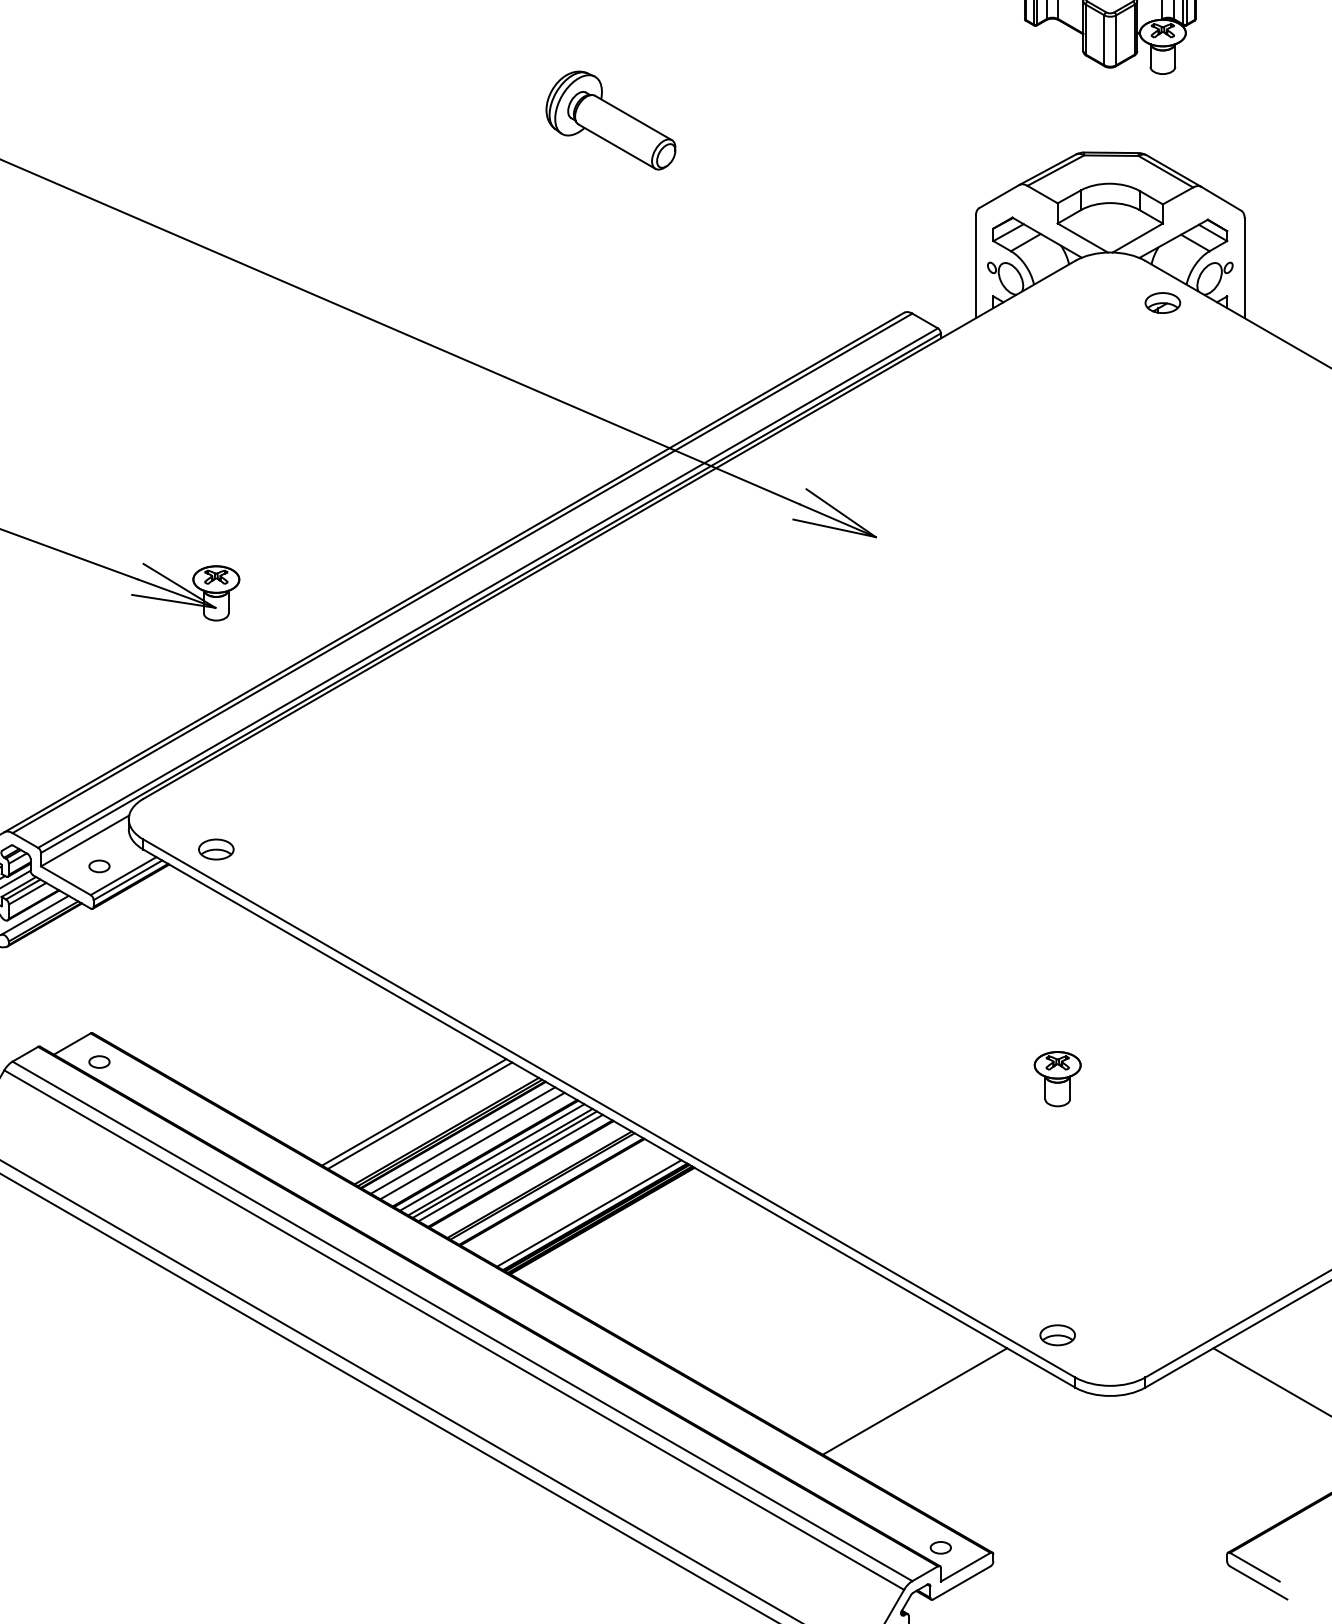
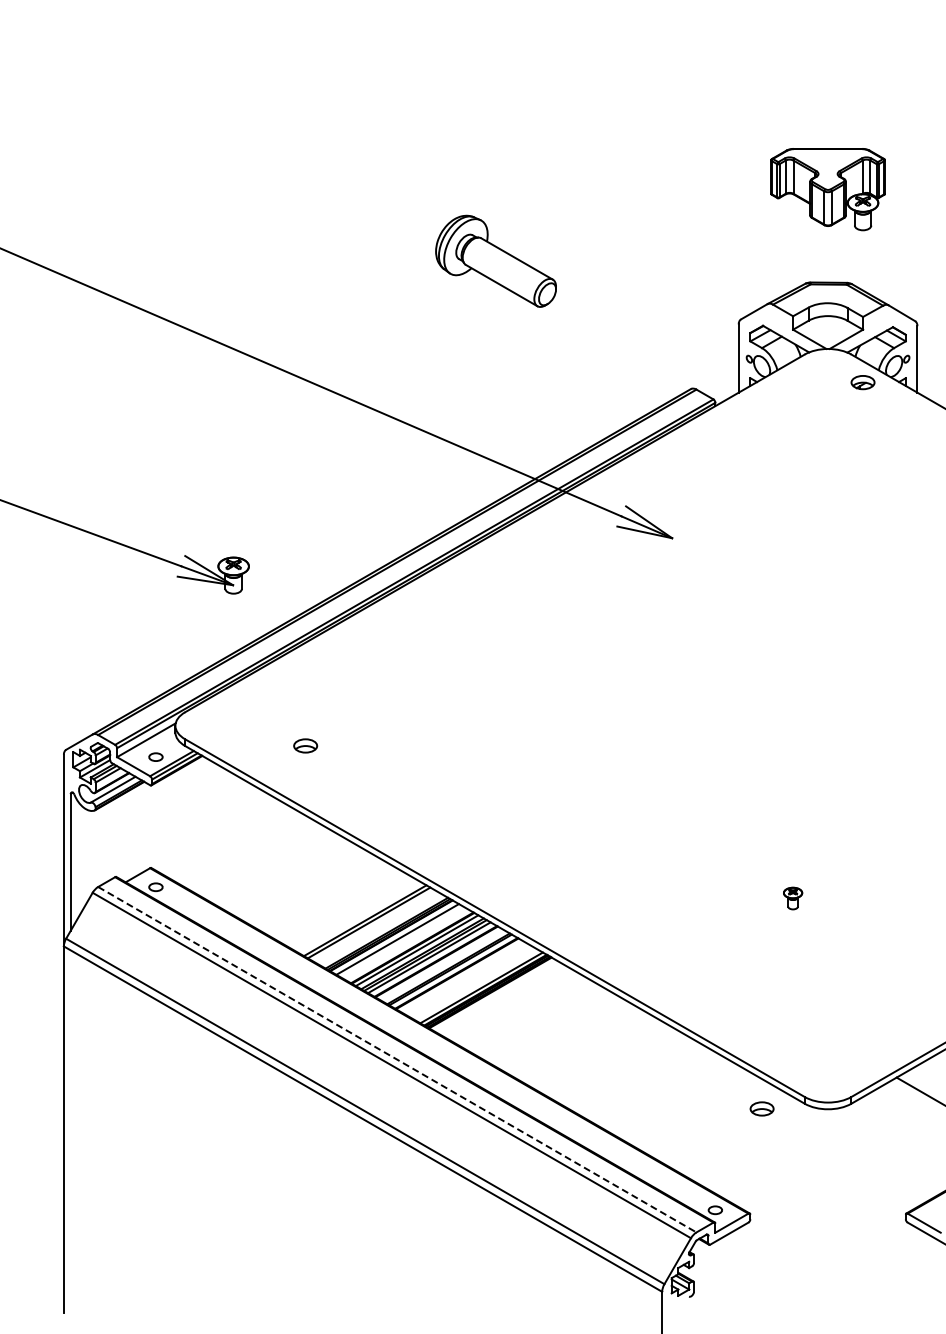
part: (610, 119) -> (495, 260), size x1.4
part: (216, 848) -> (305, 745), moved
part: (1056, 1078) -> (792, 898), size x0.6
line: (471, 1145) -> (403, 942), removed
line: (462, 1321) -> (397, 1059), solid -> dashed
part: (1056, 1334) -> (761, 1108), moved
line: (913, 1400) -> (697, 1112), removed

